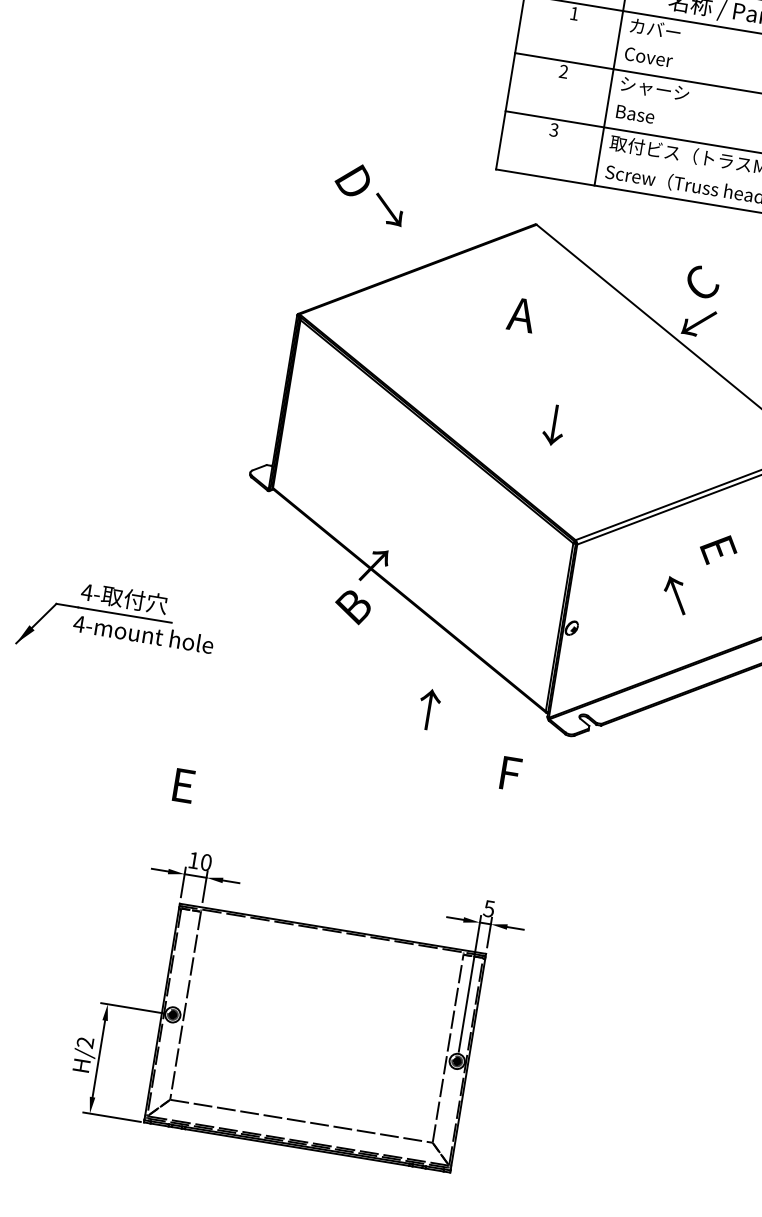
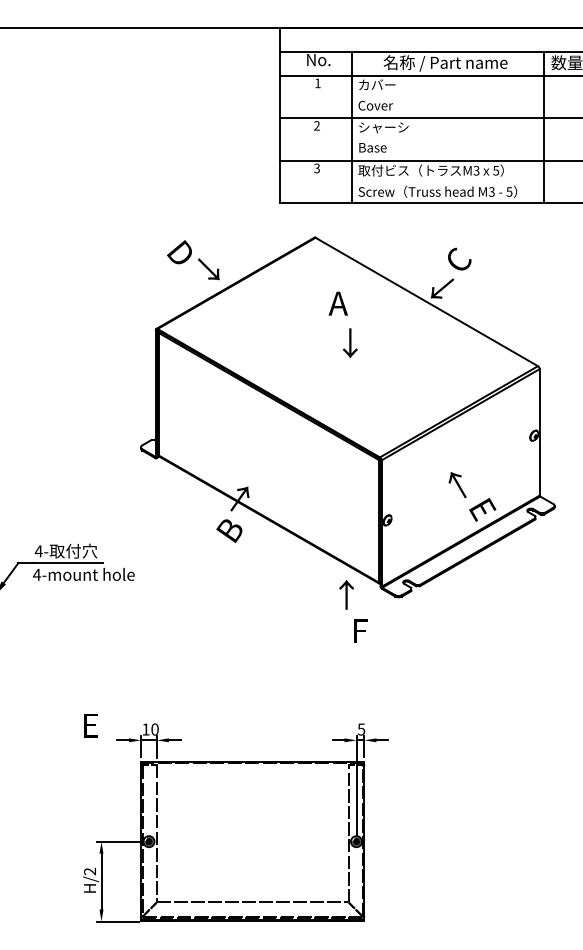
text: (369, 194) -> (193, 260), moved
text: (703, 281) -> (459, 258), moved
text: (520, 314) -> (337, 303), moved
text: (554, 425) -> (350, 343), moved
text: (718, 549) -> (482, 509), moved
text: (429, 709) -> (346, 594), moved
text: (183, 785) -> (90, 725), moved

